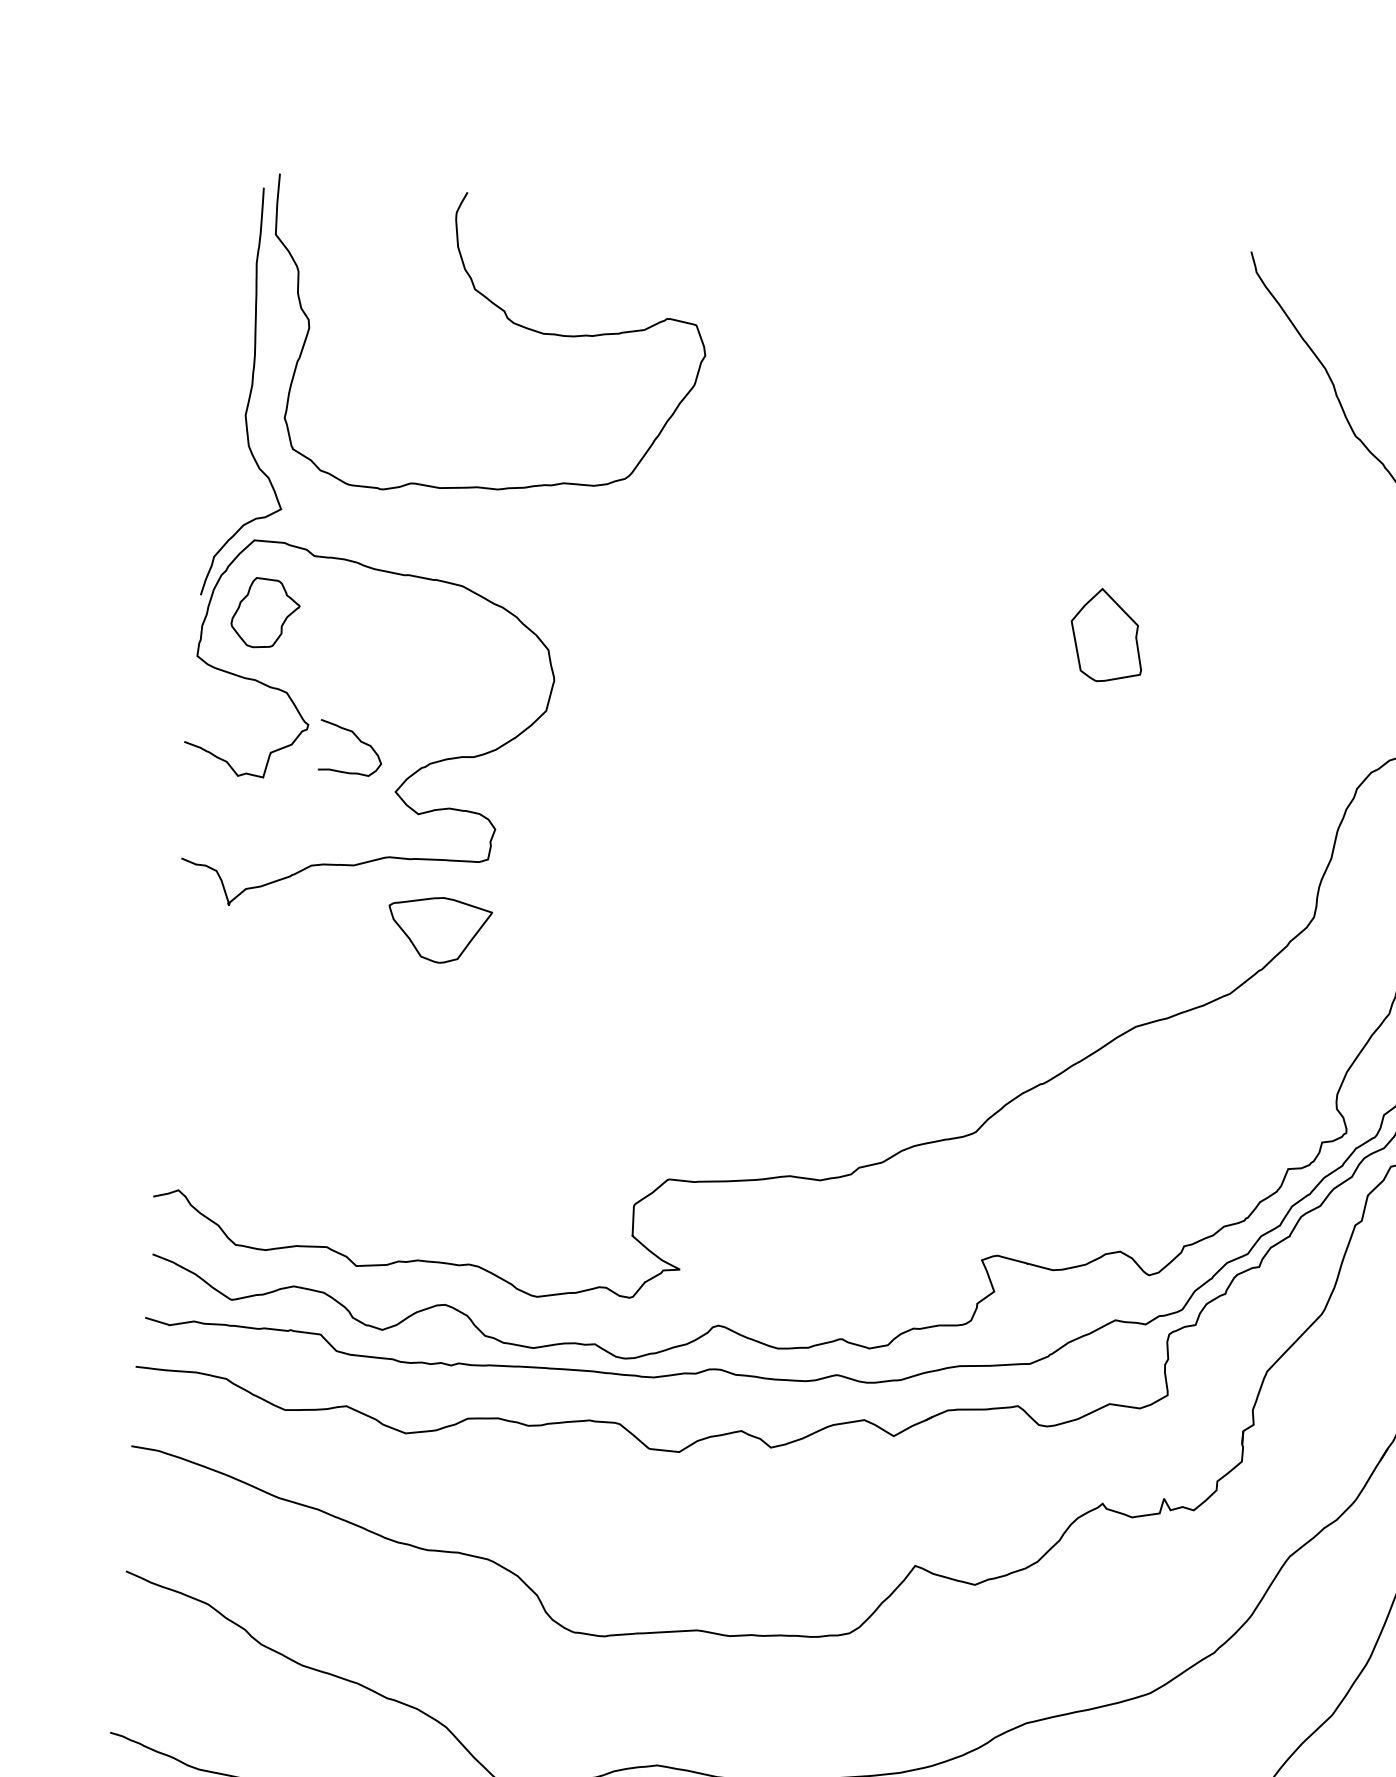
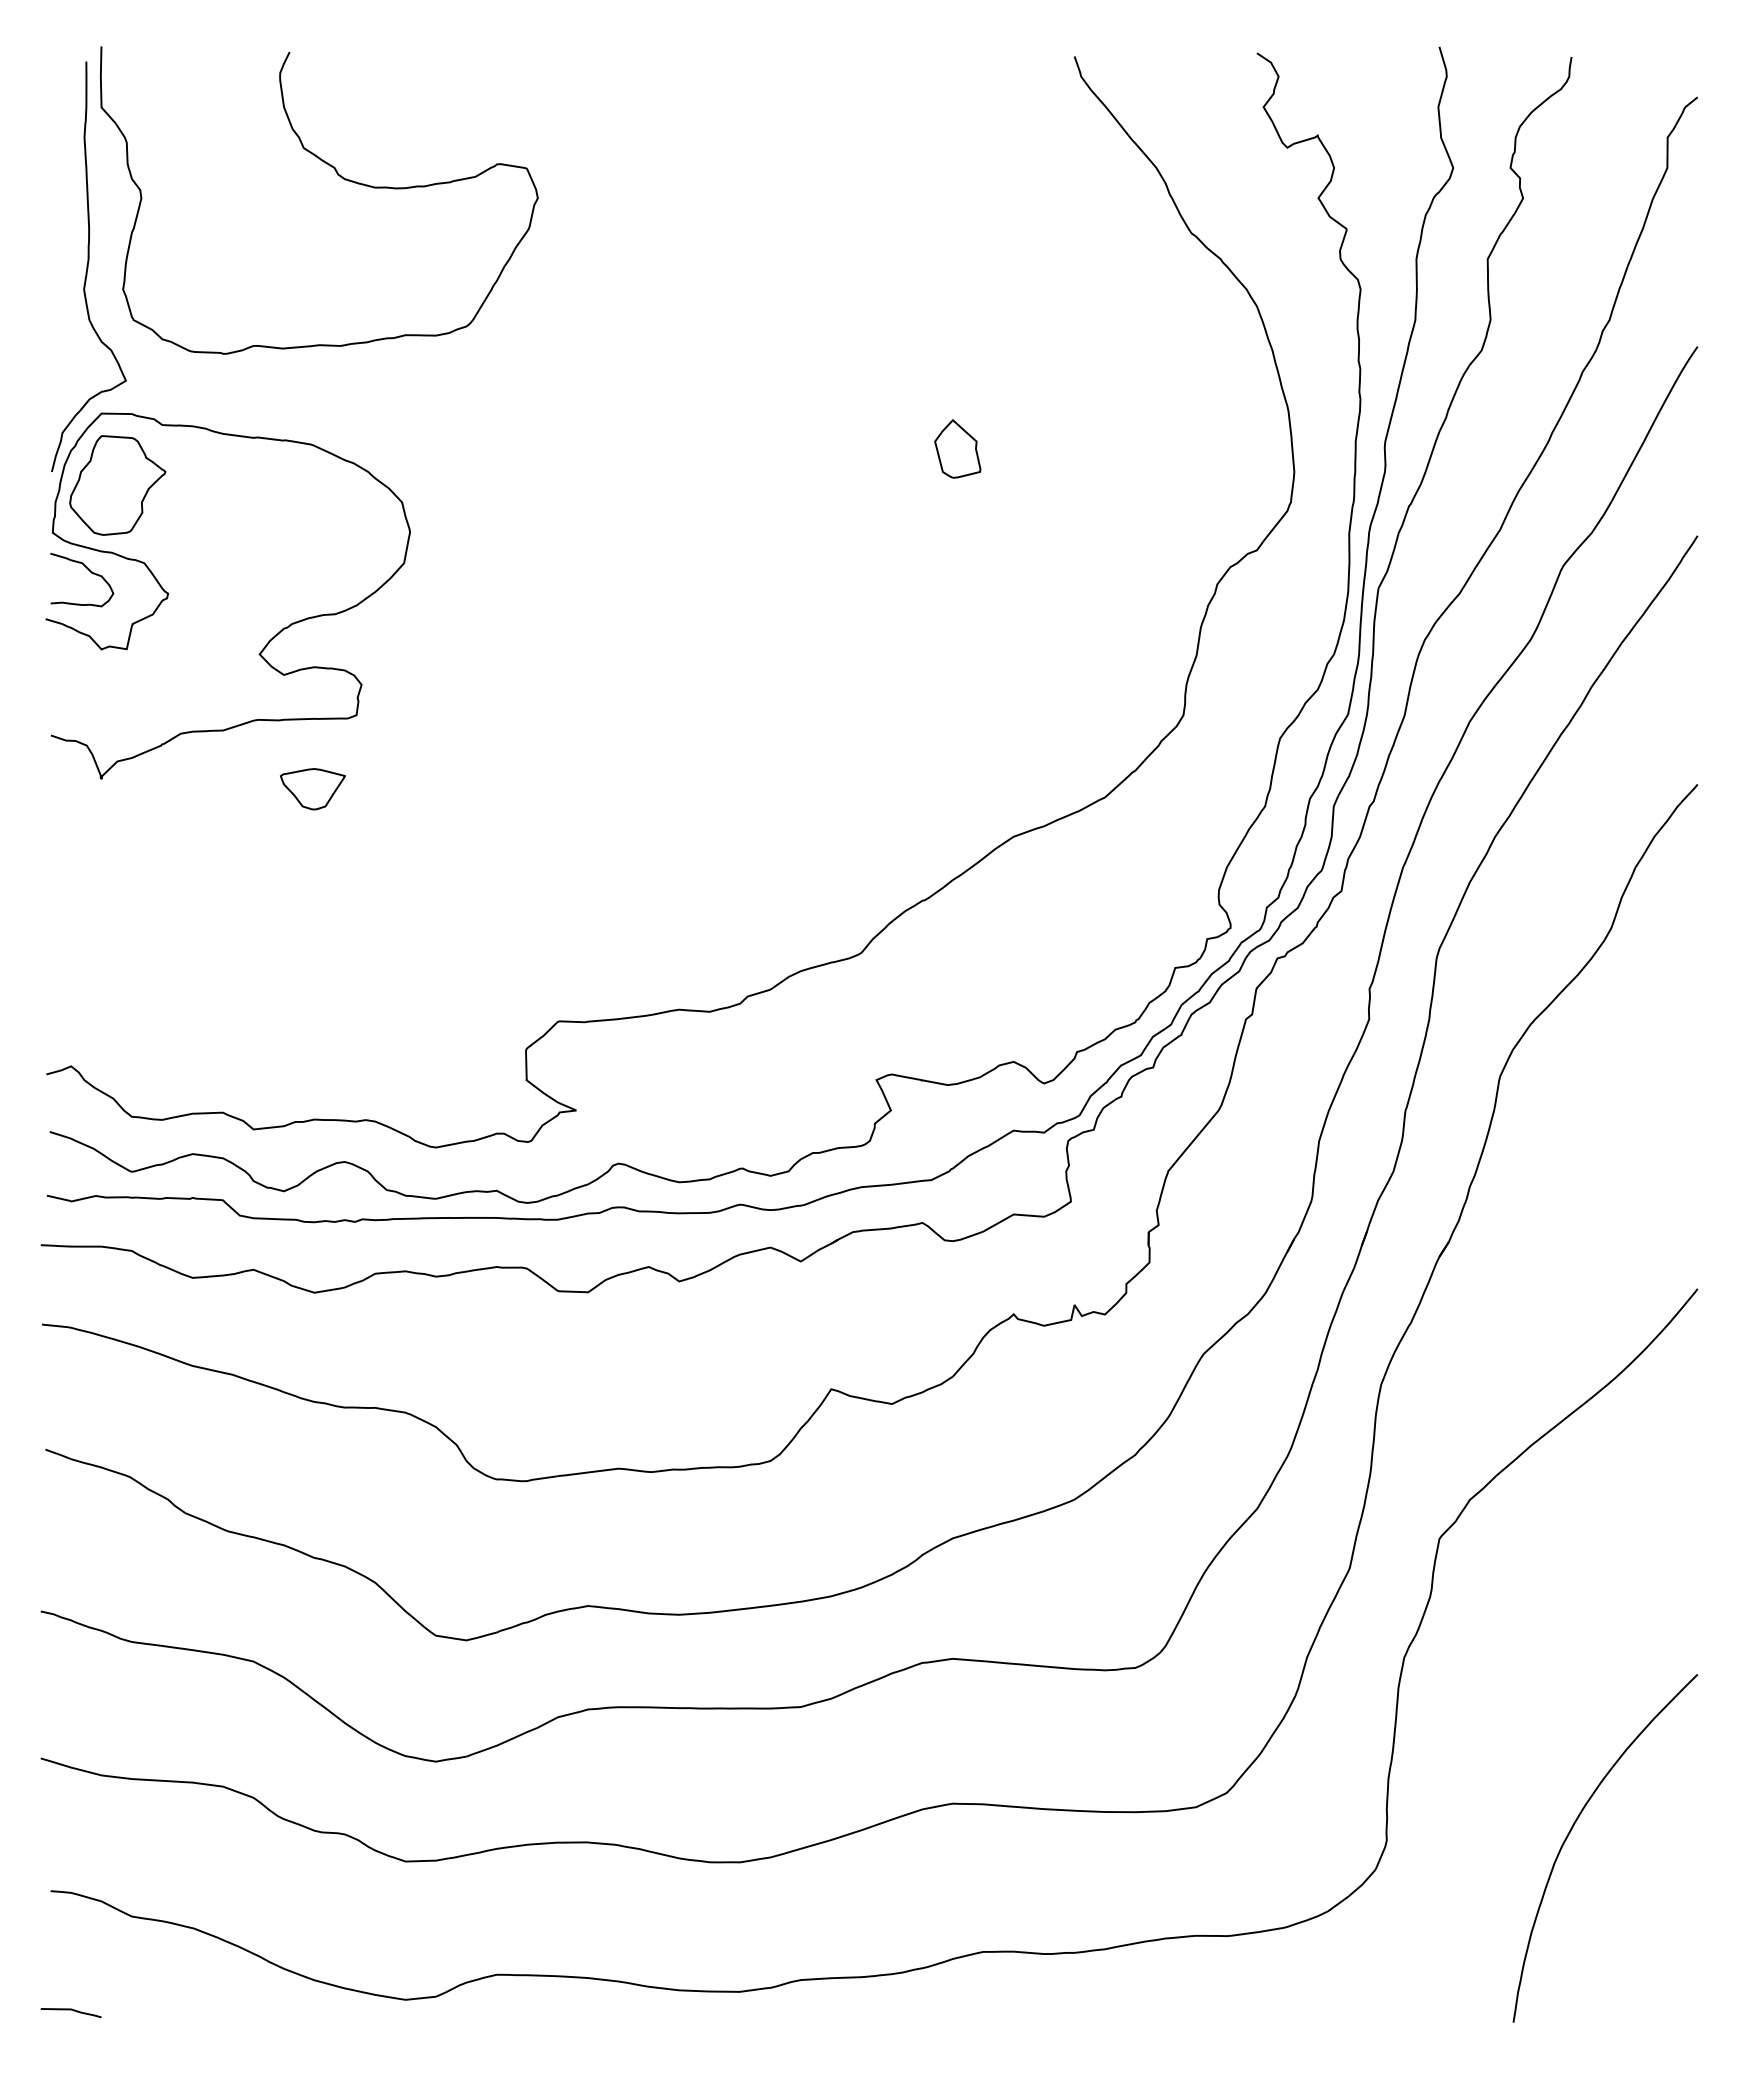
part: (265, 613) -> (117, 485), size x1.43
part: (1106, 635) -> (957, 448), size x0.62
curve: (359, 741) -> (90, 572), moved
part: (438, 930) -> (312, 789), size x0.62

